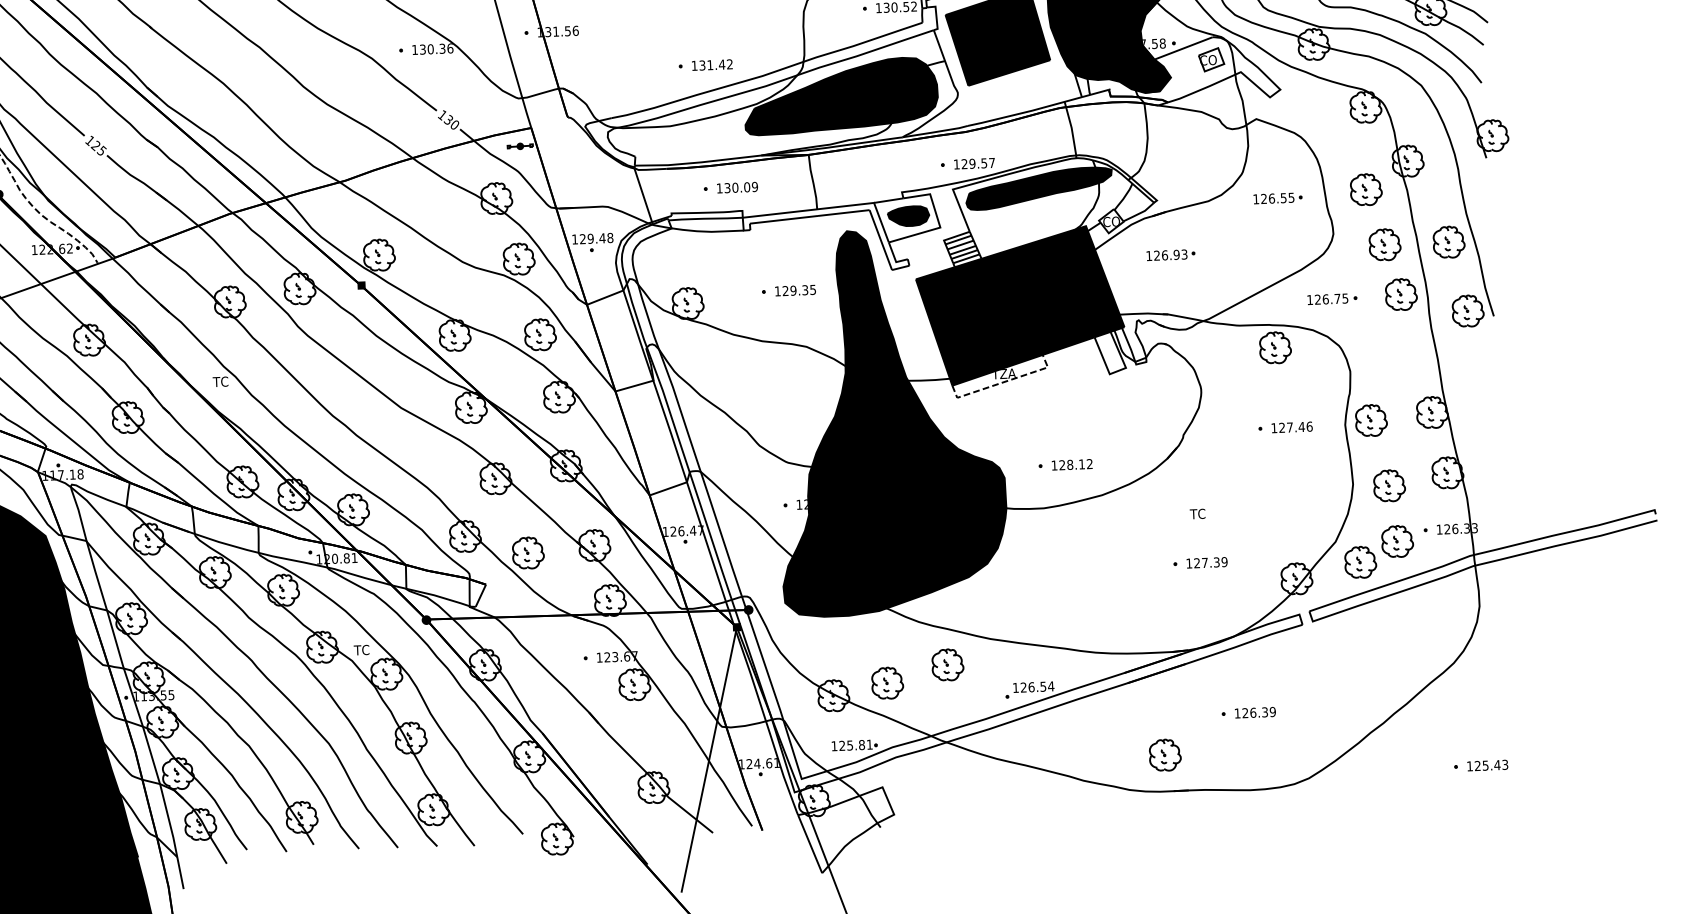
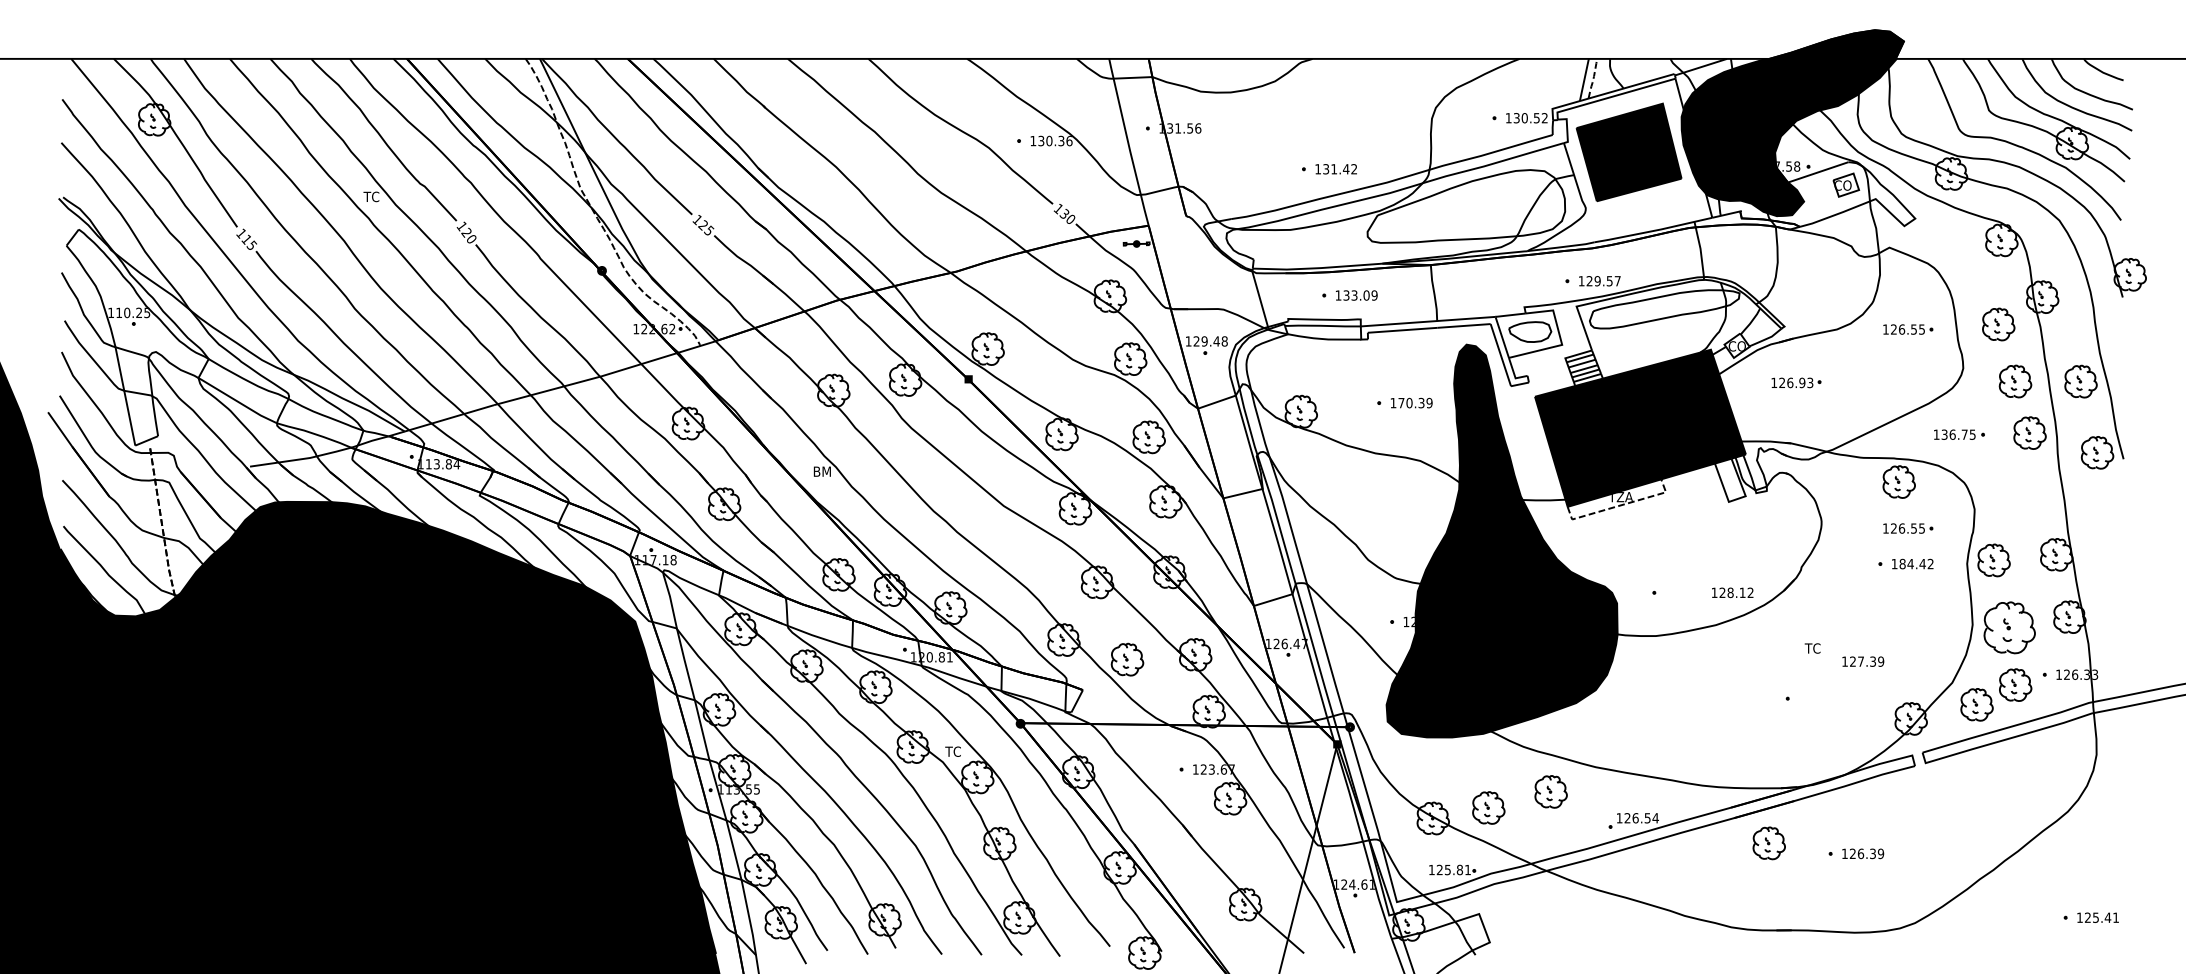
fill: (841, 96) -> (1466, 206), removed
text: (735, 187) -> (1354, 295), 130.09 -> 133.09
fill: (1038, 188) -> (1664, 309), removed
fill: (907, 216) -> (1529, 332), removed
text: (799, 289) -> (1415, 402), 129.35 -> 170.39
text: (1317, 299) -> (1944, 434), 126.75 -> 136.75
text: (221, 381) -> (821, 471), TC -> BM
part: (1286, 392) -> (1908, 528), added
text: (1295, 426) -> (1916, 563), 127.46 -> 184.42
text: (1072, 464) -> (1732, 592), moved
part: (1389, 485) -> (2009, 627), size x1.6
text: (1207, 562) -> (1863, 661), moved
part: (1164, 755) -> (1768, 843), moved
text: (1504, 764) -> (2115, 917), 125.43 -> 125.41

